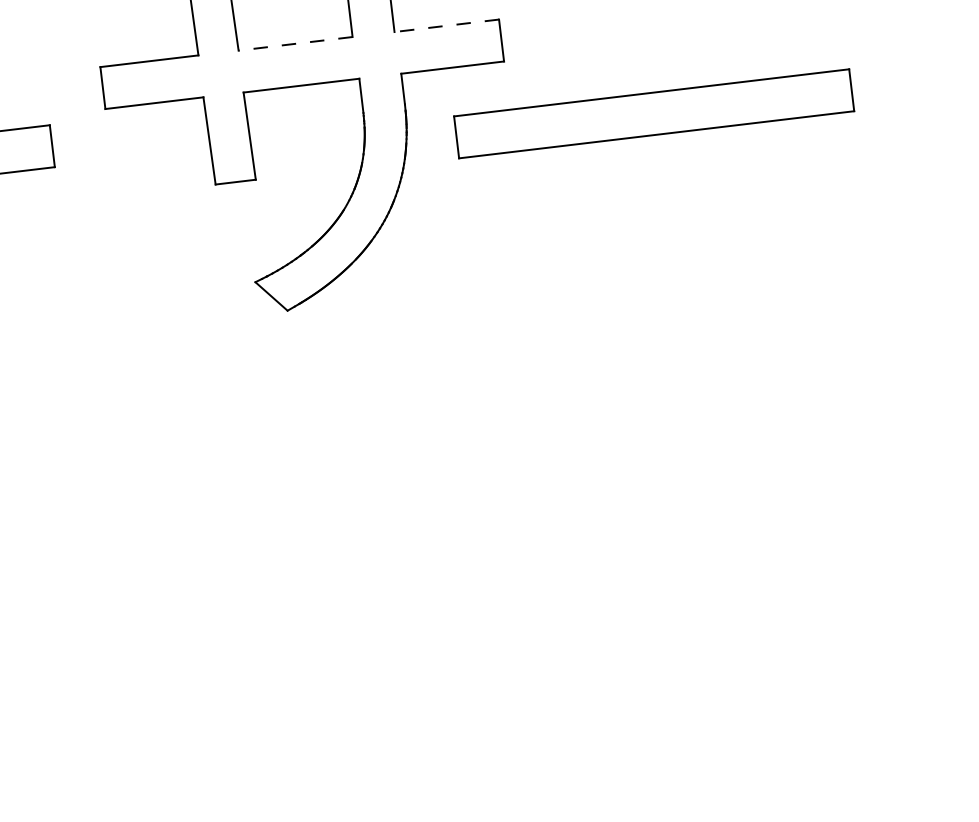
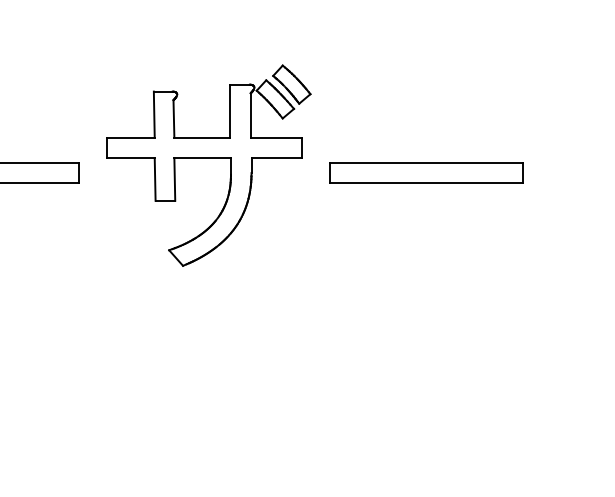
line: (447, 25) -> (276, 137), dashed -> solid
line: (296, 43) -> (202, 137), dashed -> solid
part: (654, 112) -> (426, 172), moved

